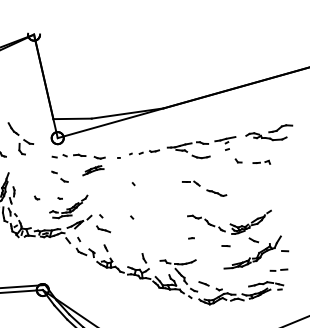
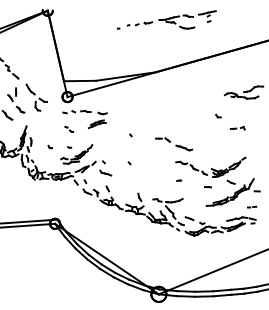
part: (176, 147) -> (166, 19), moved
part: (261, 162) -> (237, 128), moved
part: (58, 176) -> (68, 129), size x0.6
part: (205, 188) -> (174, 144), moved
part: (278, 269) -> (251, 206), size x0.6

